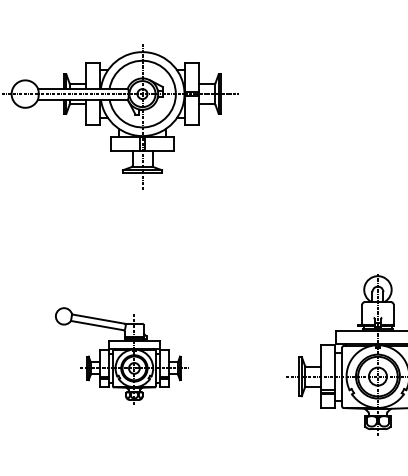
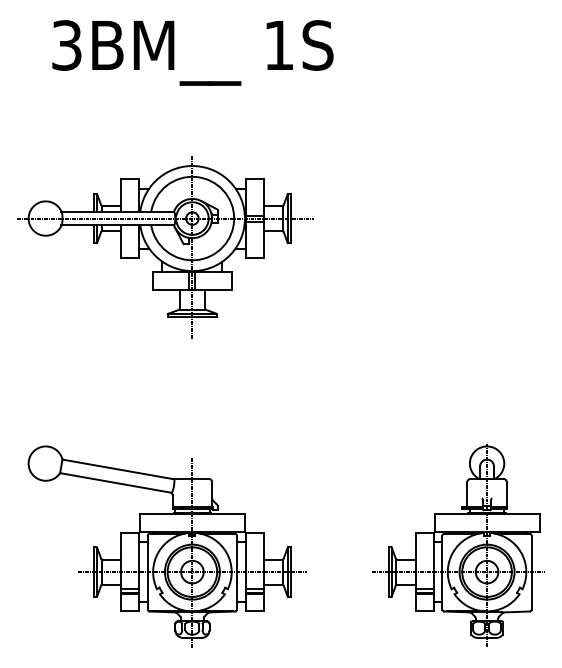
part: (121, 356) -> (166, 546), size x1.67

